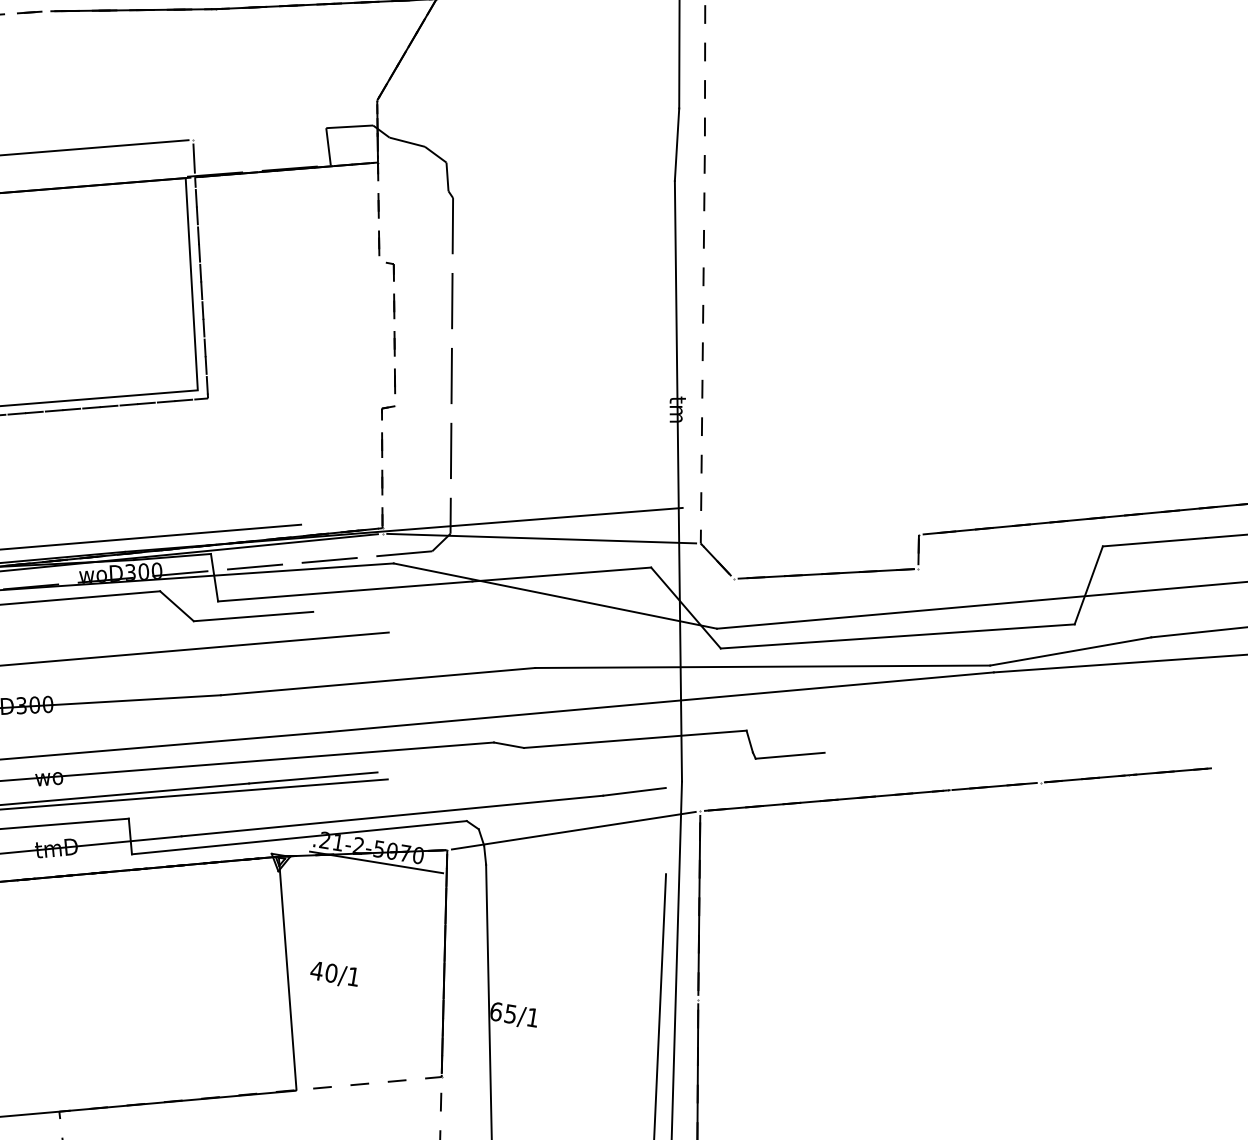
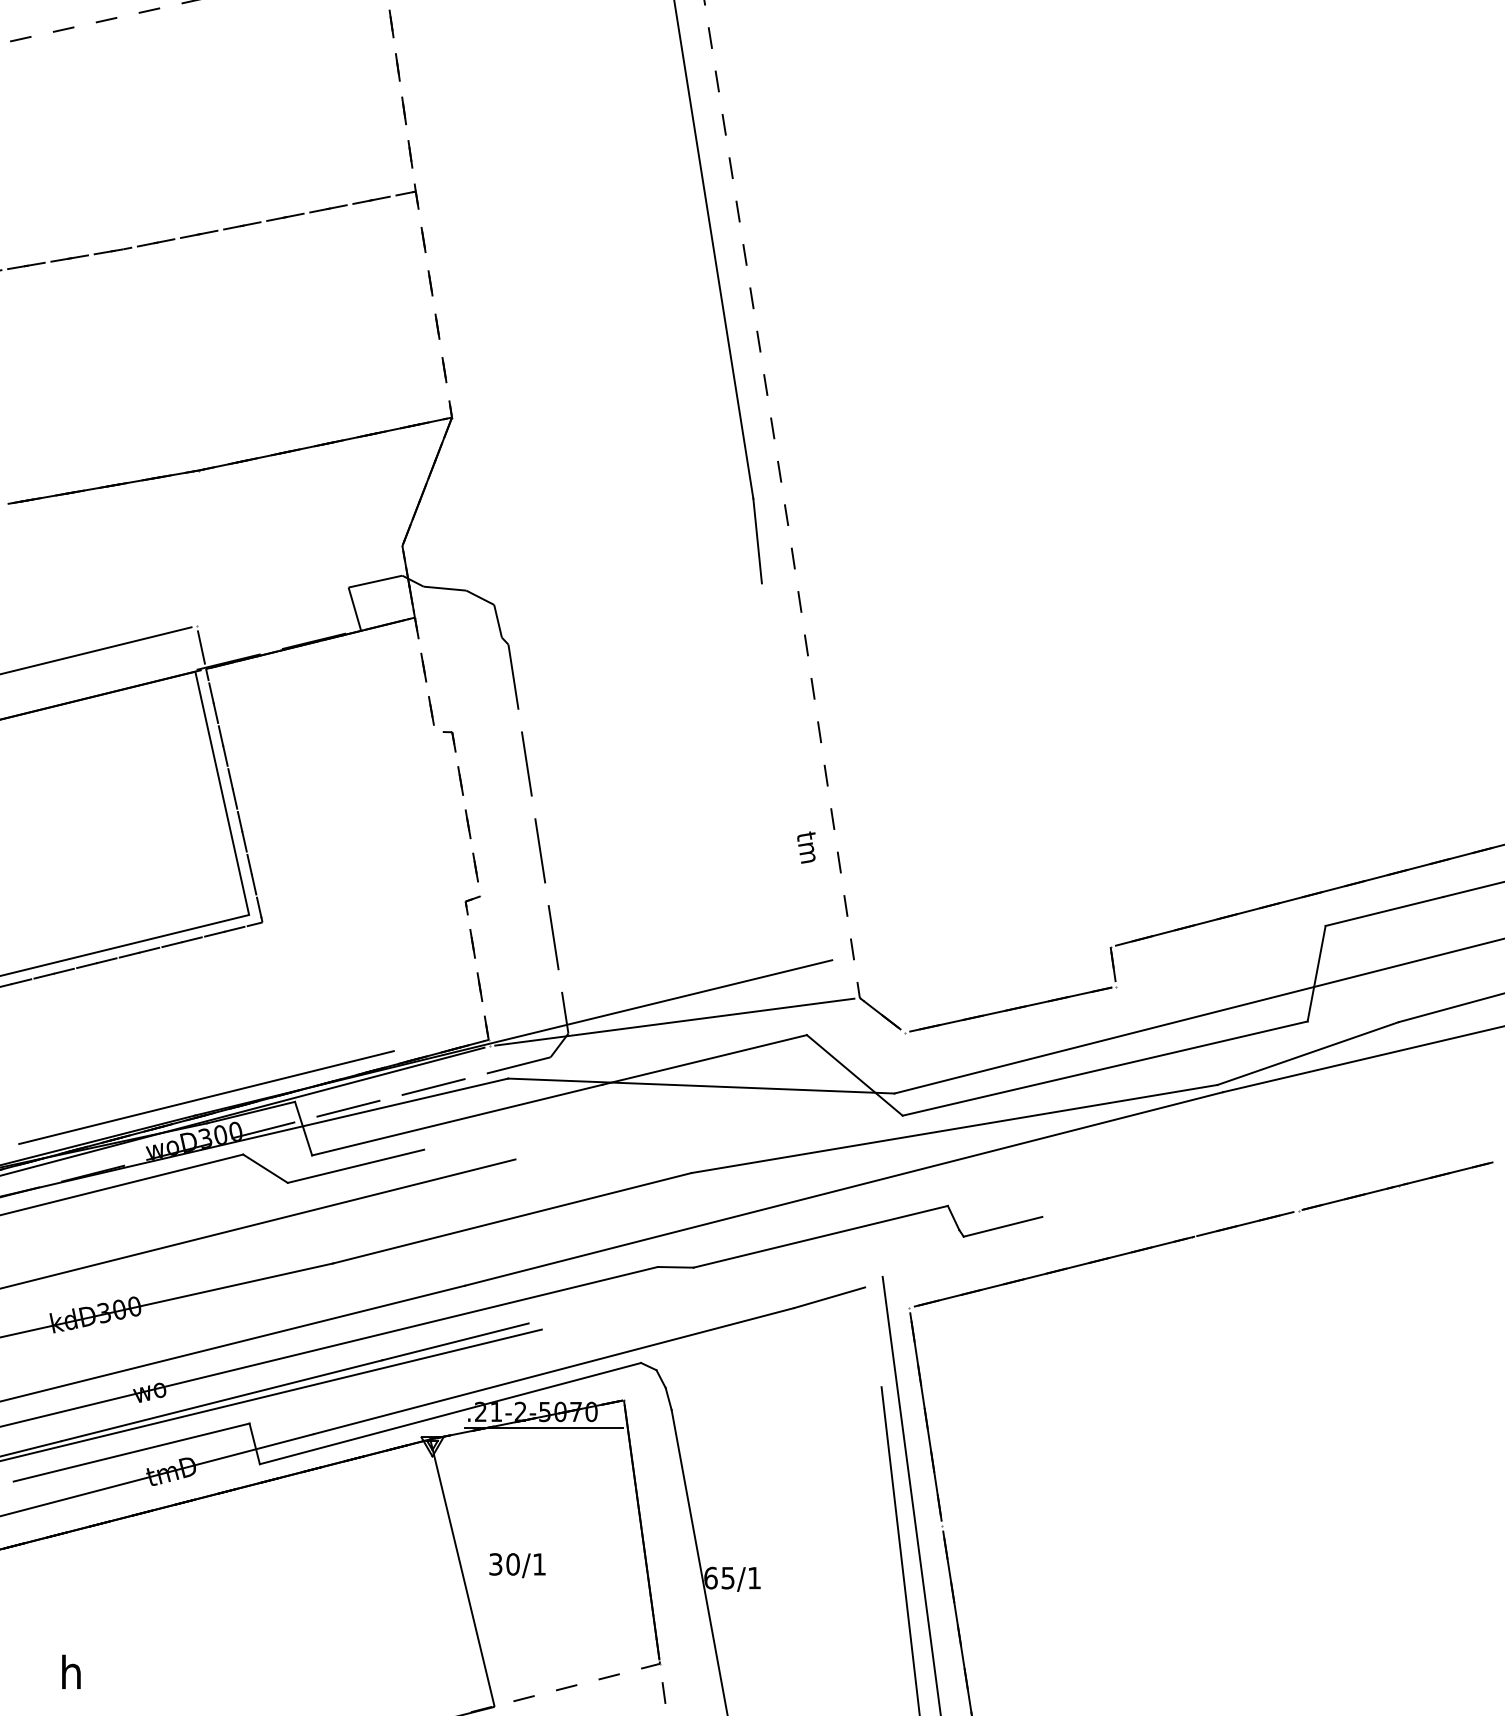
line: (677, 480) -> (821, 929), removed
line: (573, 830) -> (766, 1353), removed
text: (316, 970) -> (495, 1564), 40/1 -> 30/1

